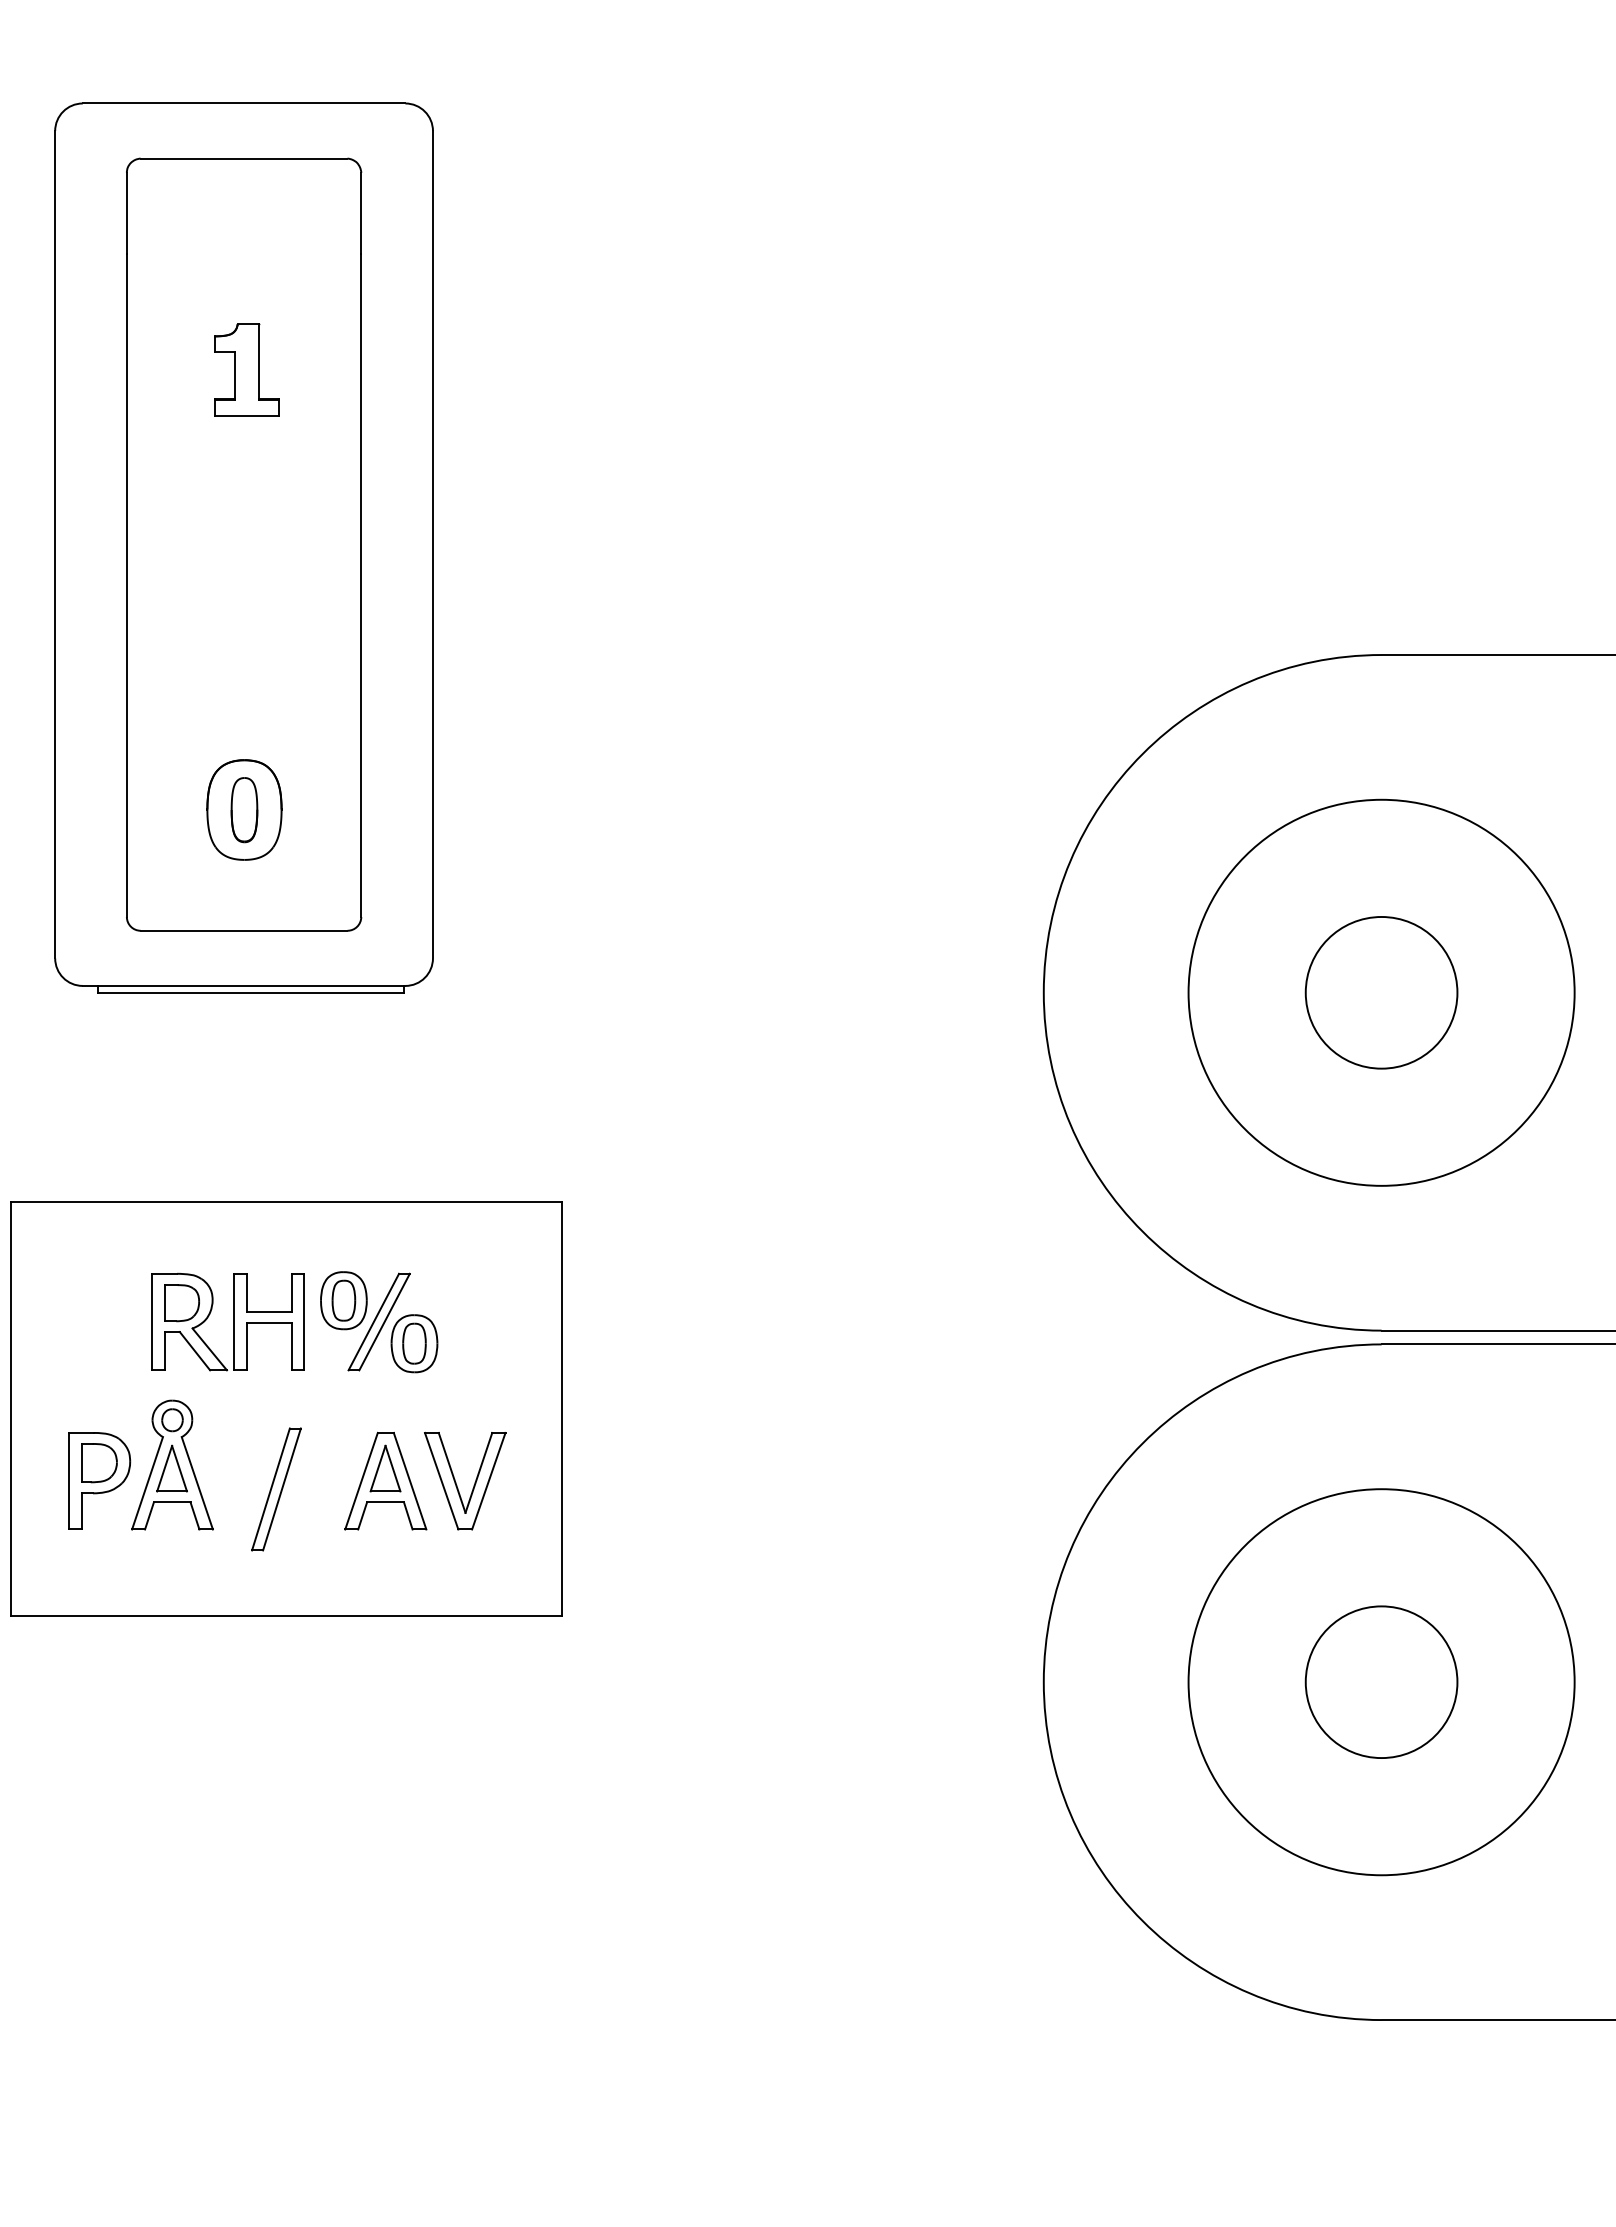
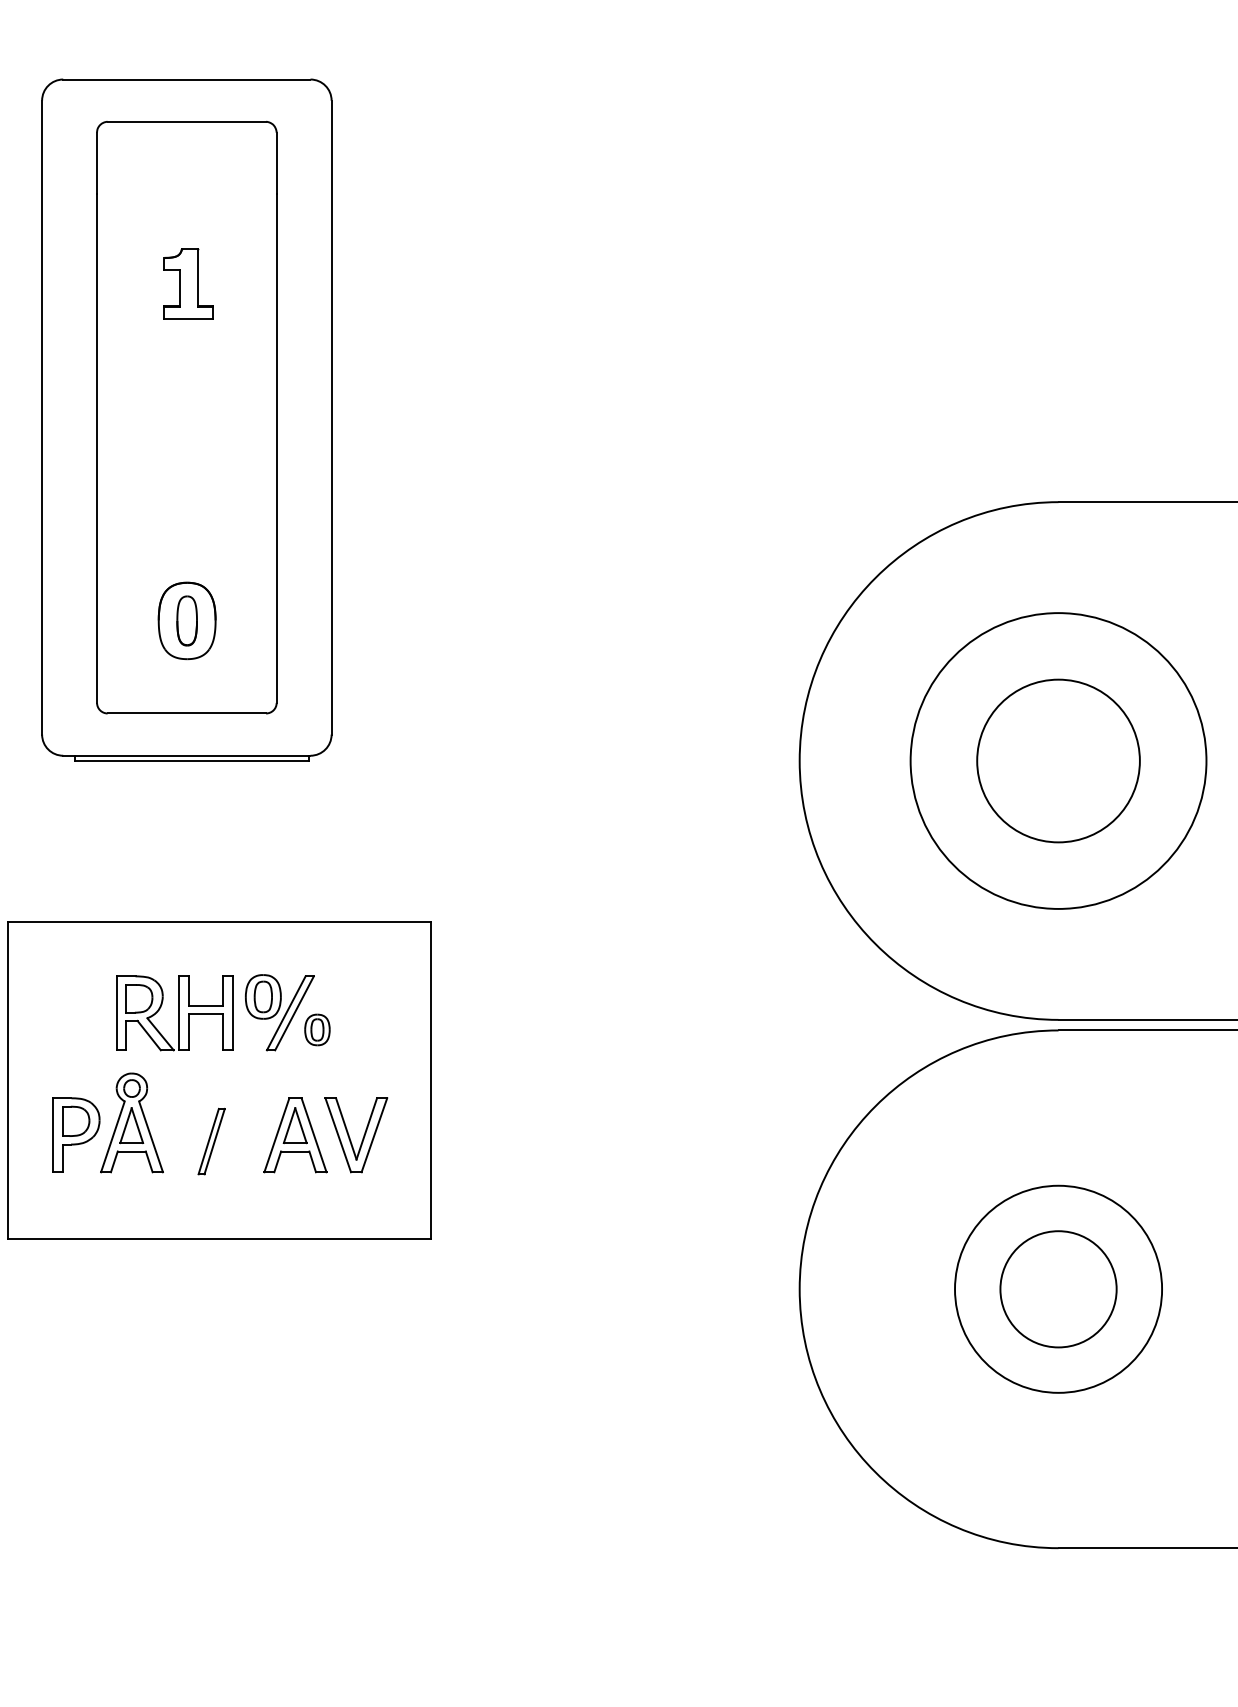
circle: (1381, 992) -> (1058, 760), size x1.4
part: (414, 1343) -> (317, 1029), size x0.7
part: (276, 1489) -> (211, 1141), size x0.7
circle: (1381, 1682) -> (1058, 1289), size x0.7

